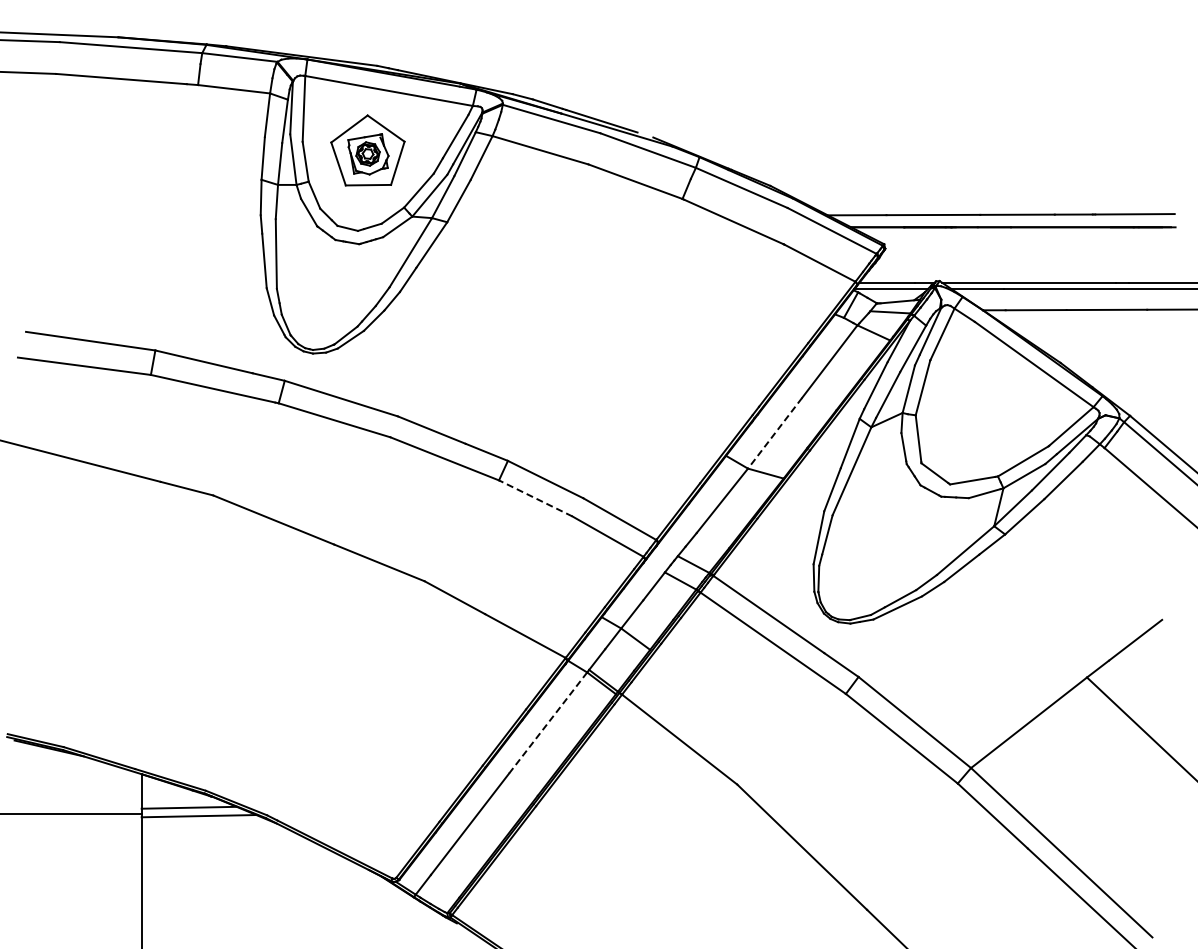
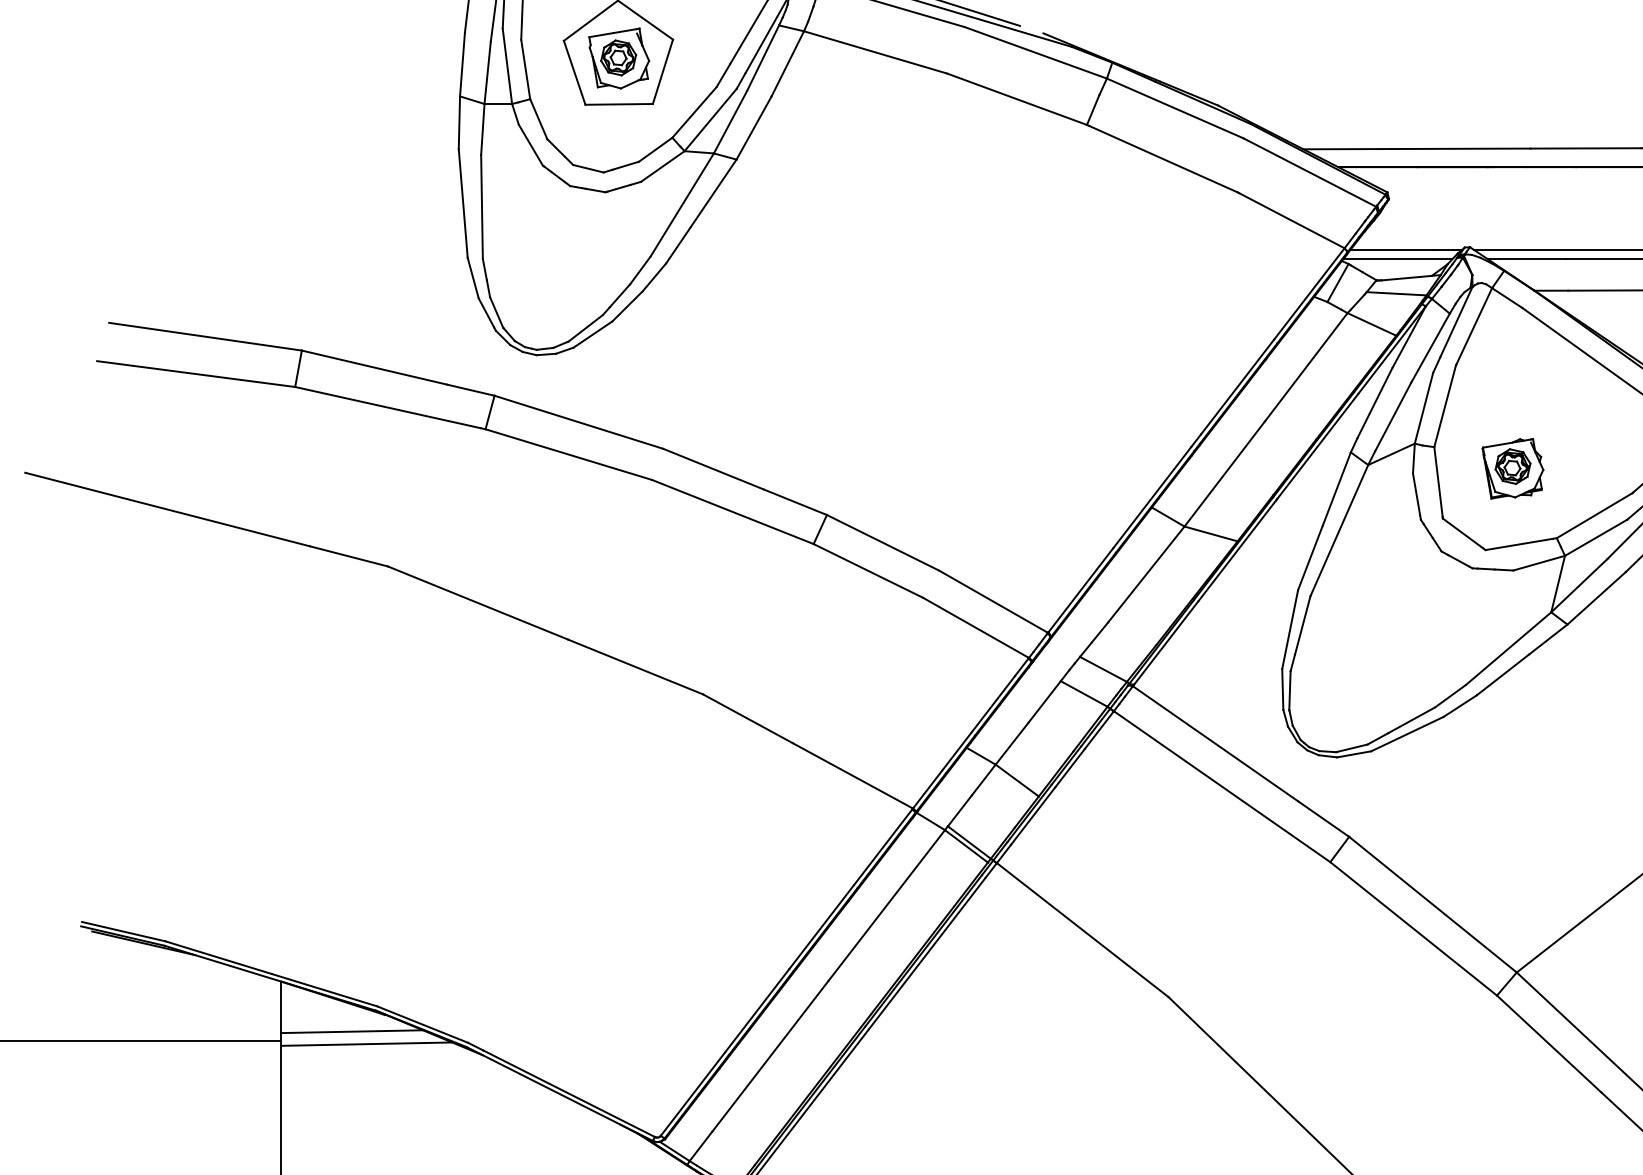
part: (968, 429) -> (1512, 468), added
line: (774, 433) -> (1223, 474), dashed -> solid
line: (535, 498) -> (867, 571), dashed -> solid
line: (548, 723) -> (887, 906), dashed -> solid

